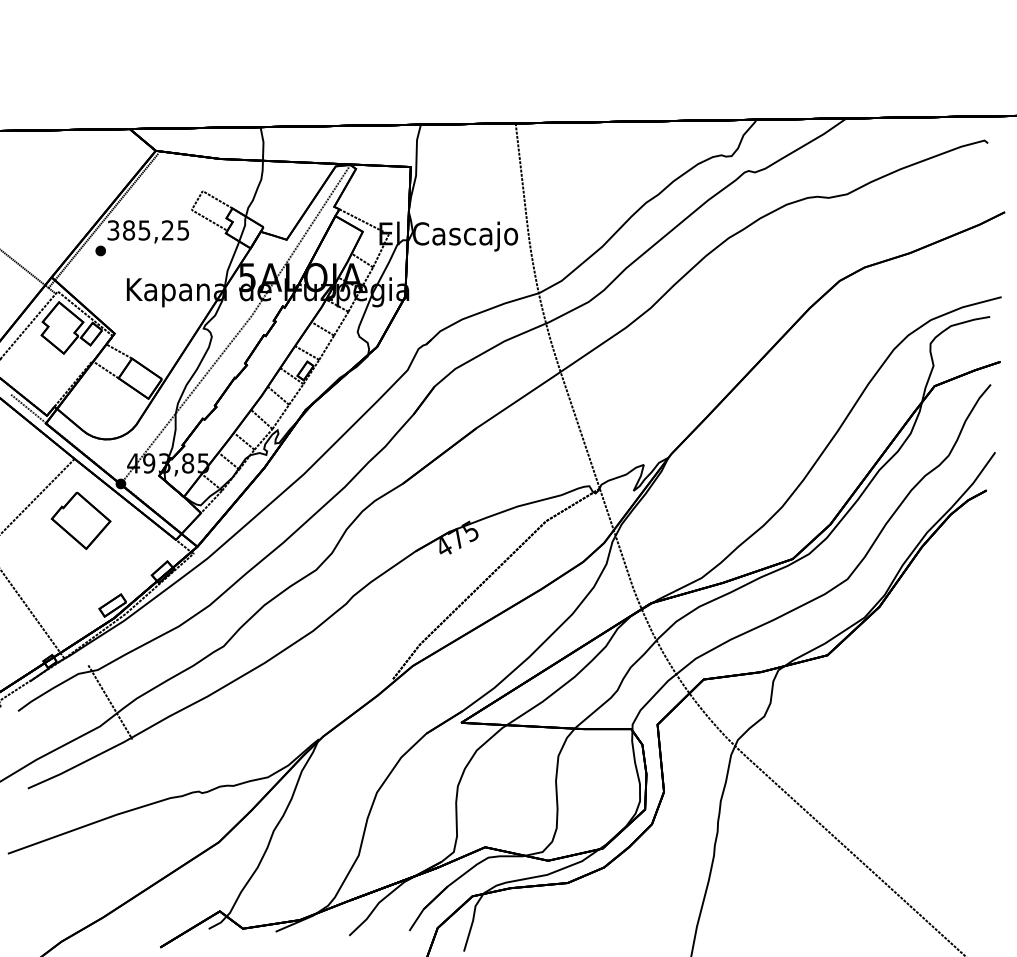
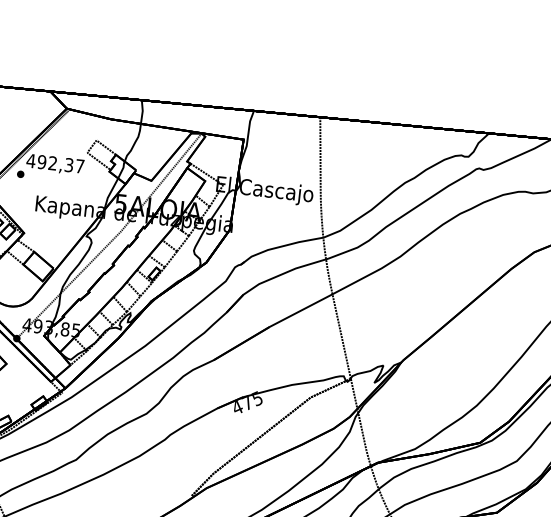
text: (148, 230) -> (55, 163), 385,25 -> 492,37

